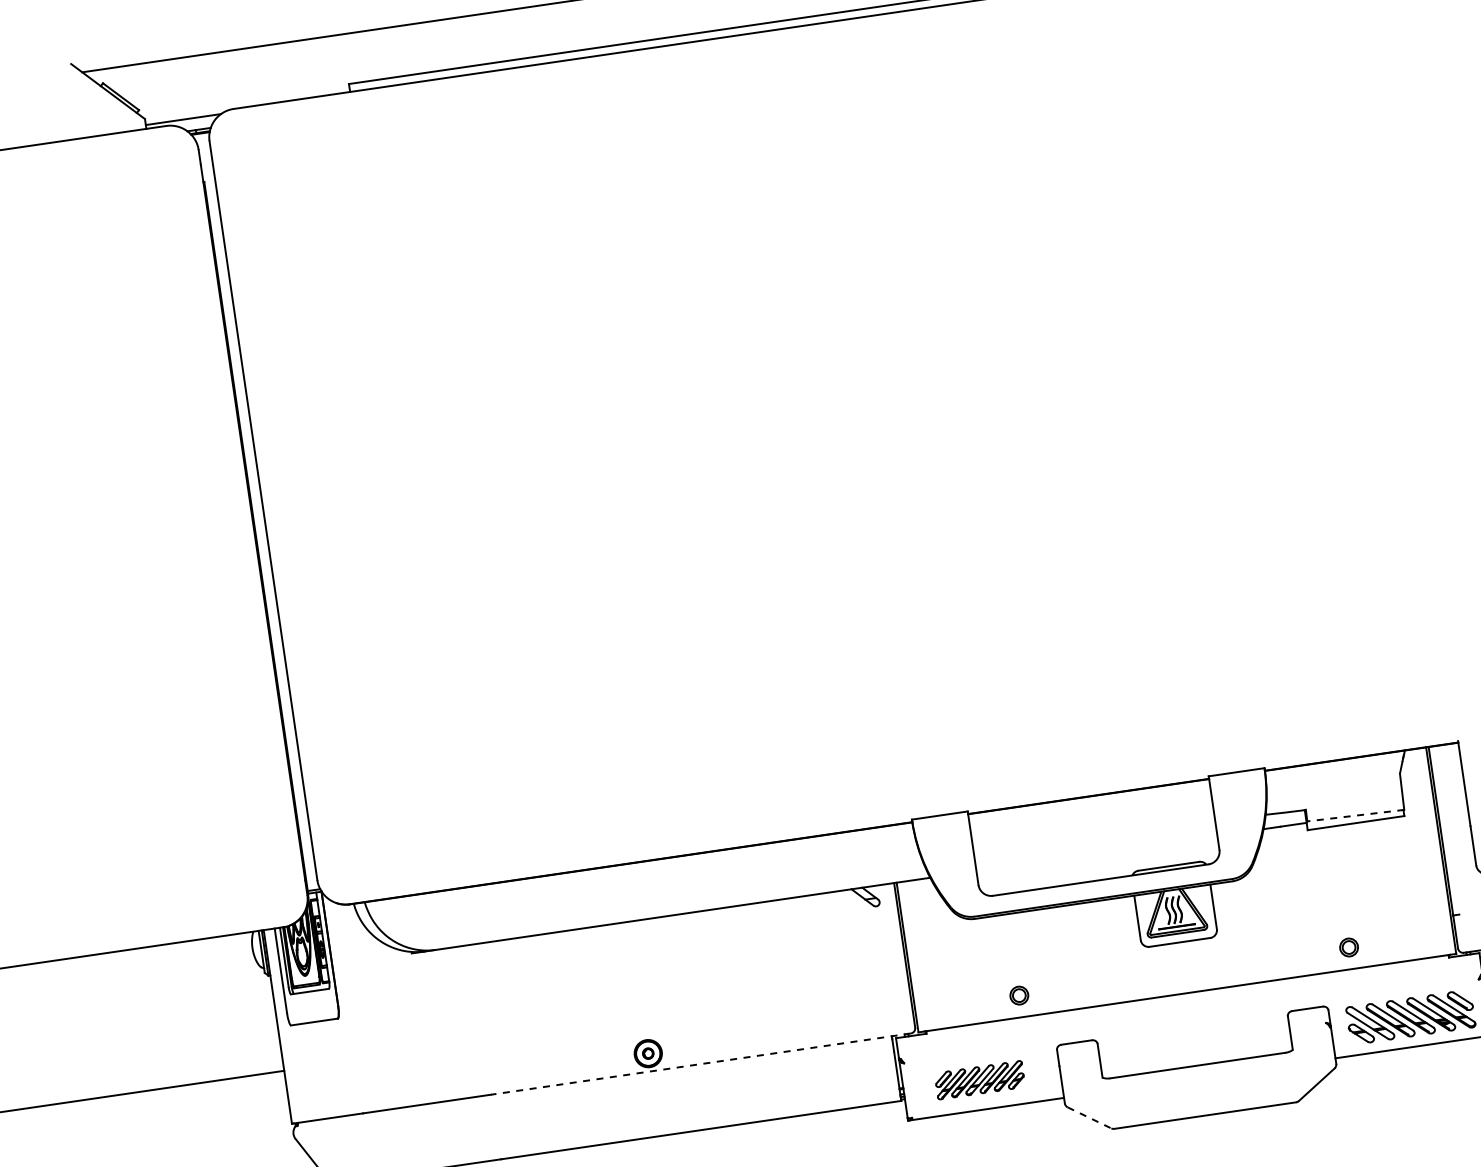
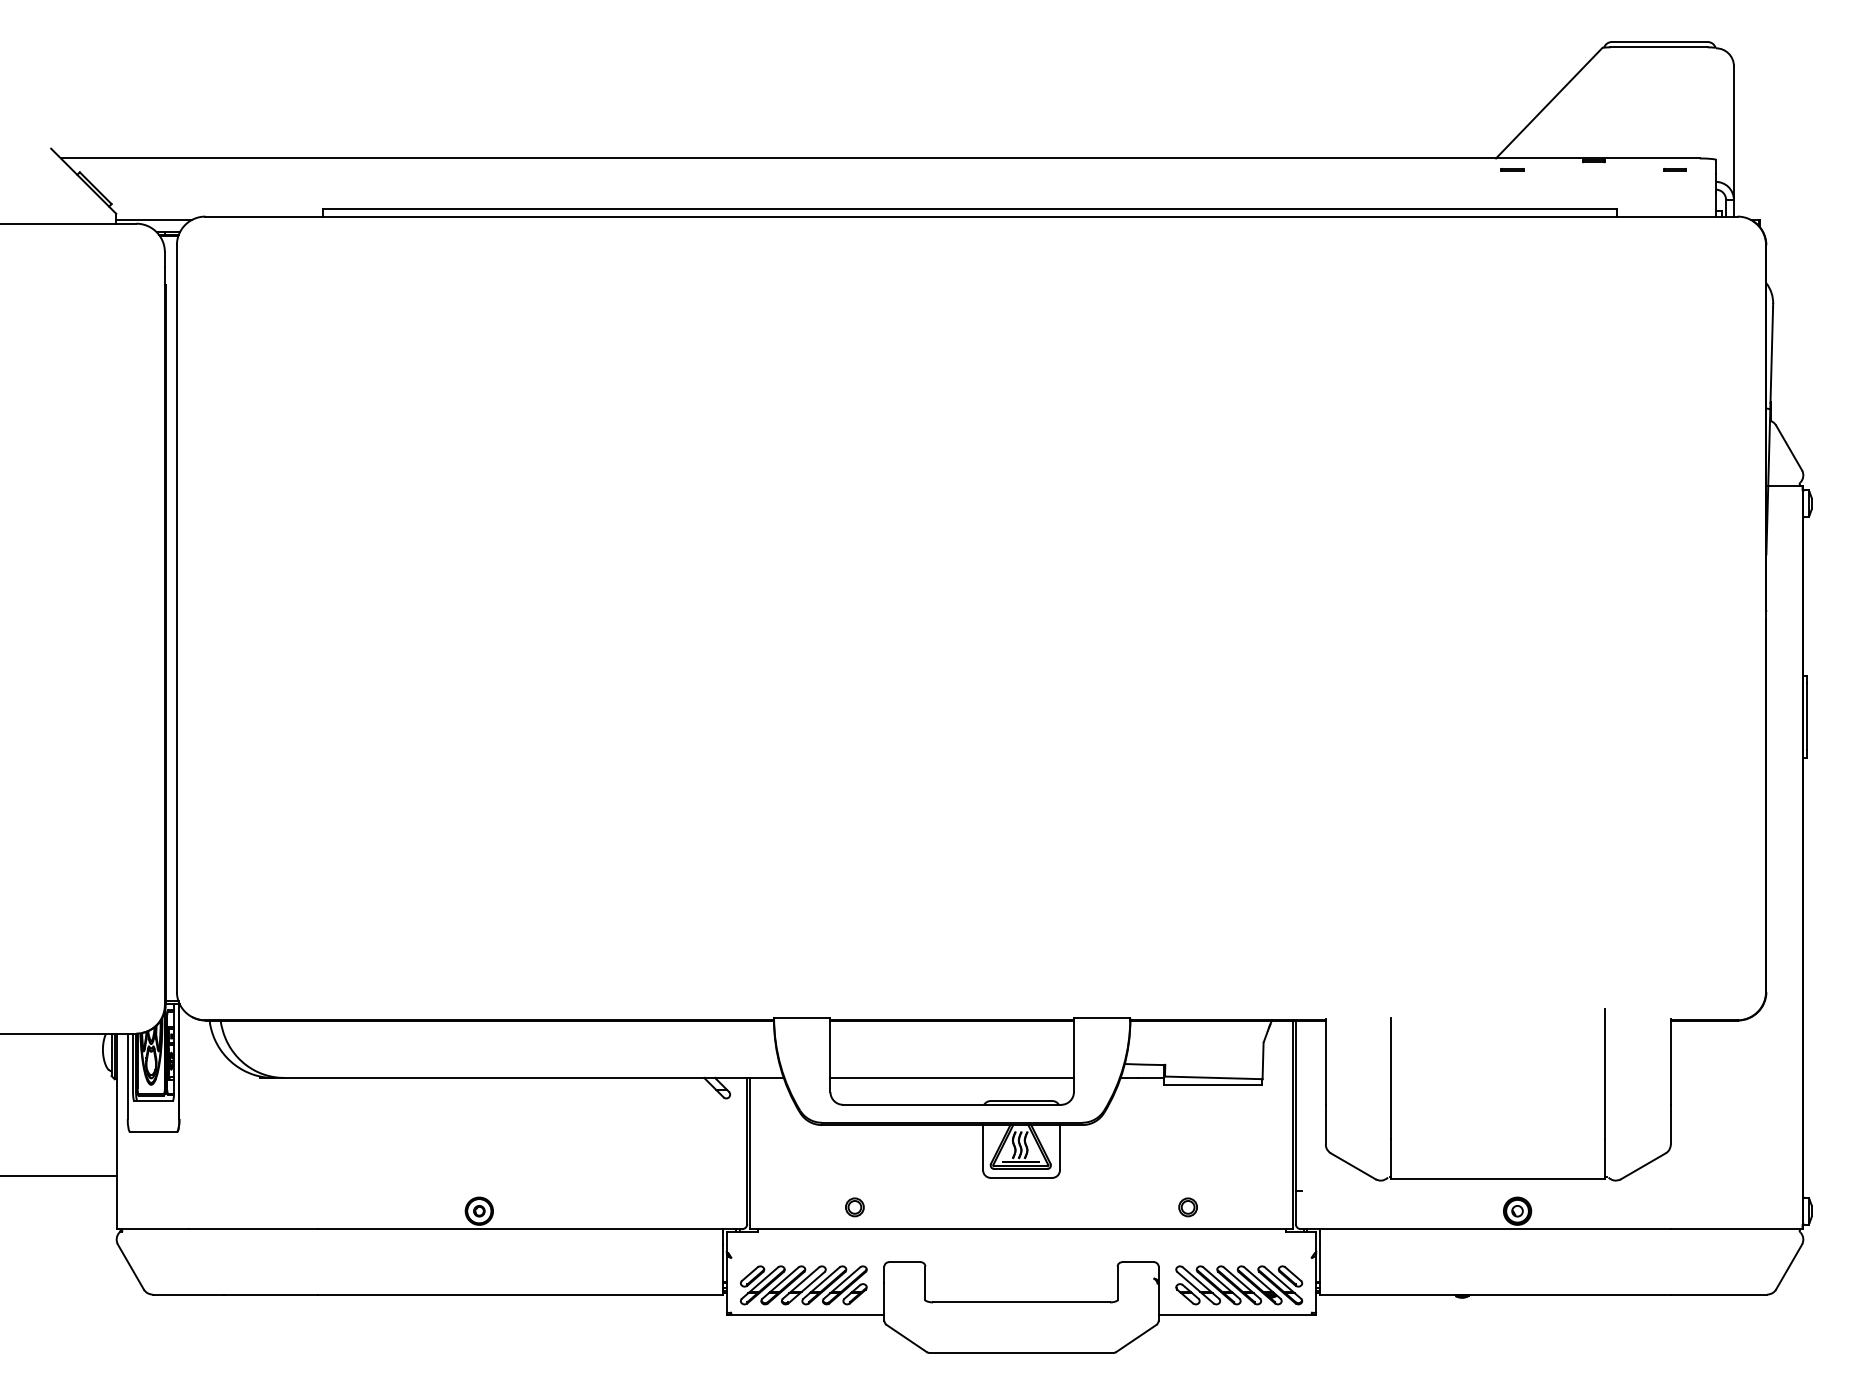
line: (1355, 815) -> (1213, 1077), dashed -> solid
line: (1096, 853) -> (951, 1077), added
line: (700, 1064) -> (529, 1229), dashed -> solid
part: (979, 1080) -> (803, 1285), size x1.43
line: (1090, 1117) -> (907, 1338), dashed -> solid

